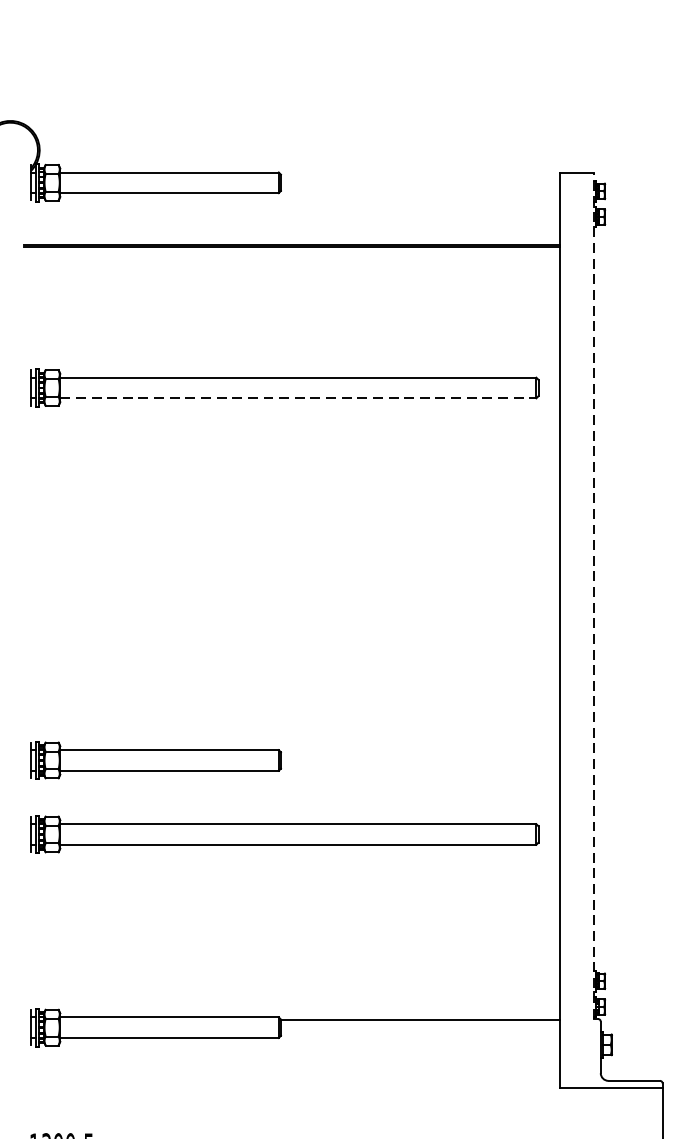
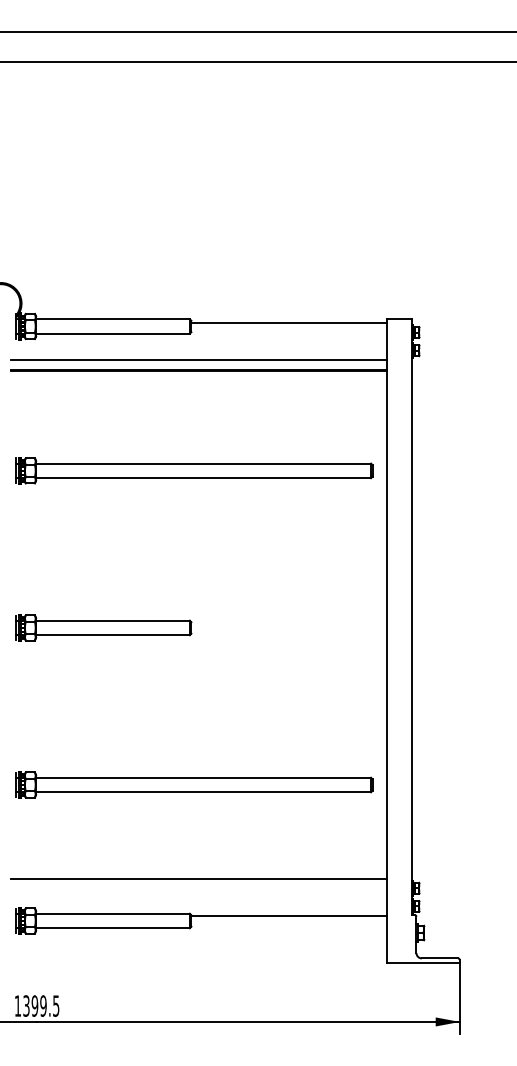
line: (420, 178) -> (289, 323), added
line: (291, 229) -> (198, 359), added
line: (298, 398) -> (203, 478), dashed -> solid
line: (593, 596) -> (411, 617), dashed -> solid
part: (156, 759) -> (103, 627), moved
line: (291, 968) -> (198, 879), added

